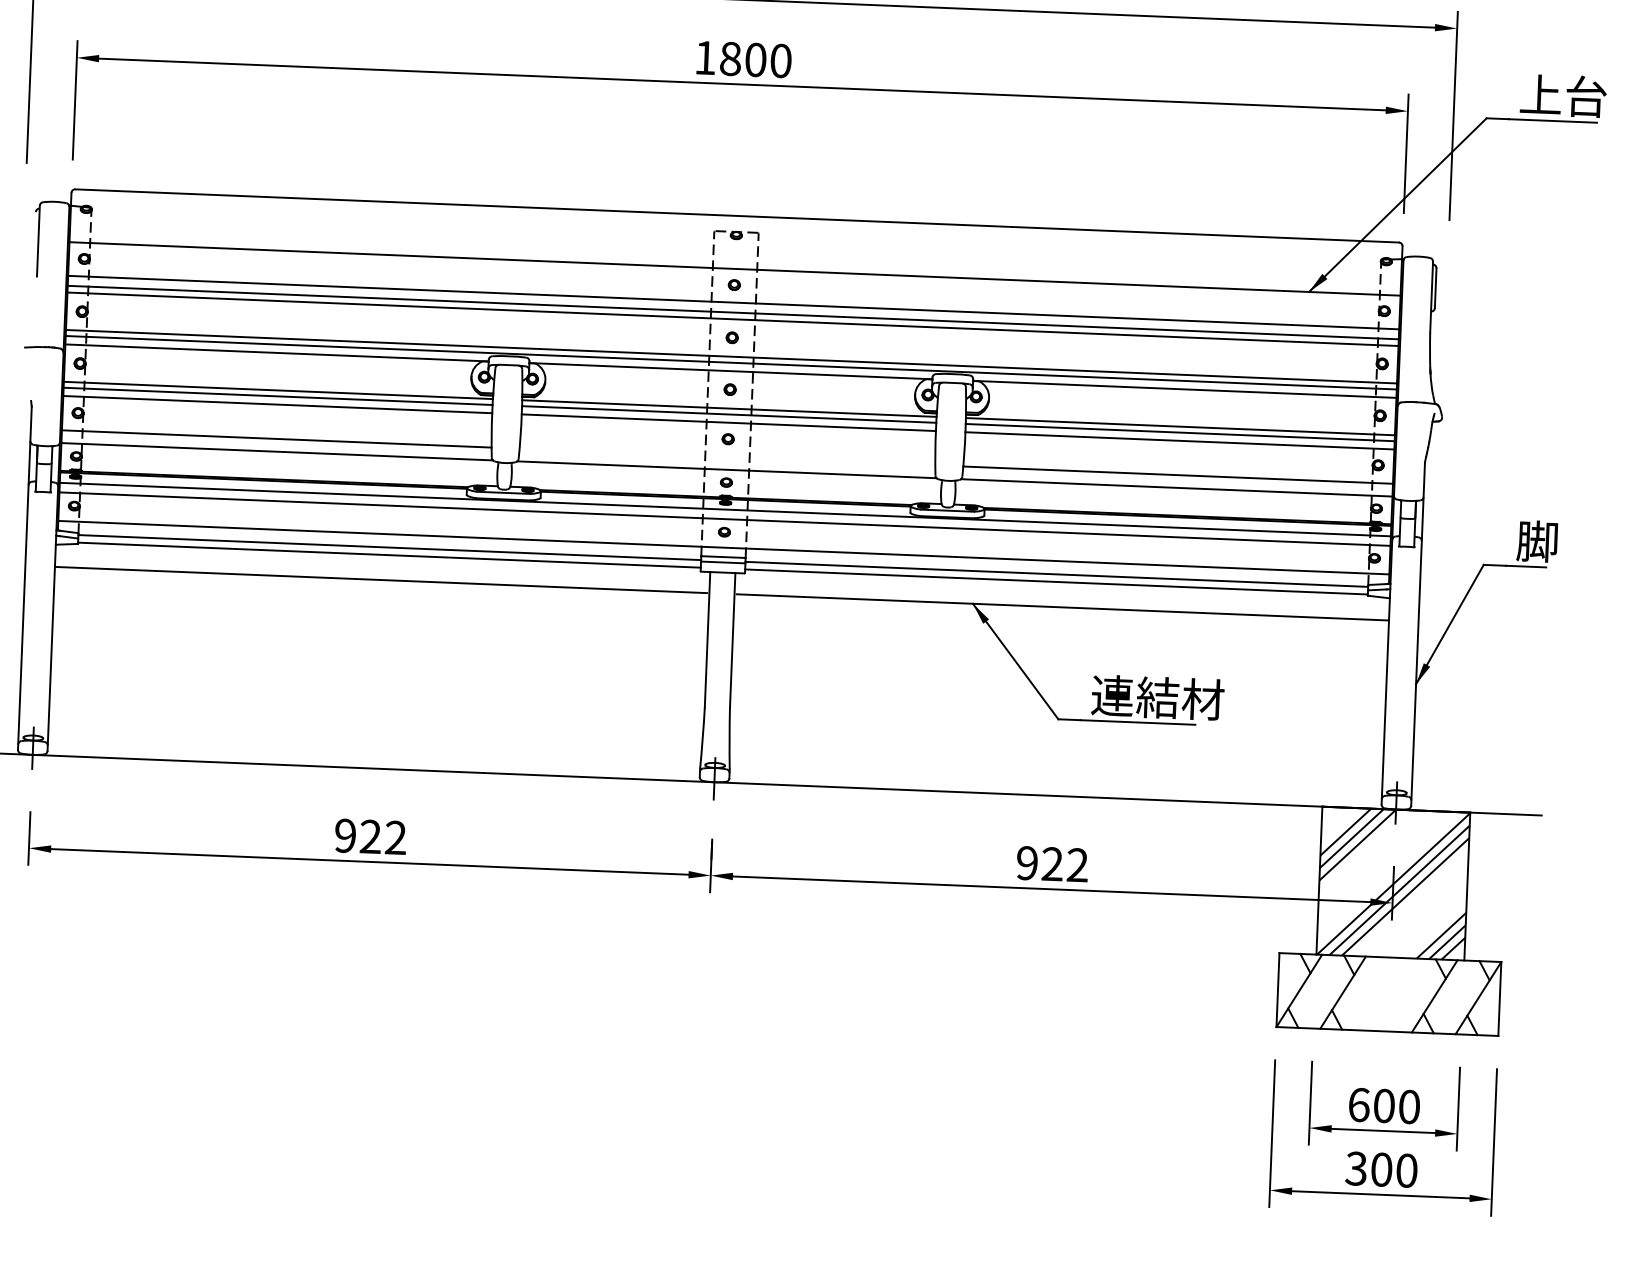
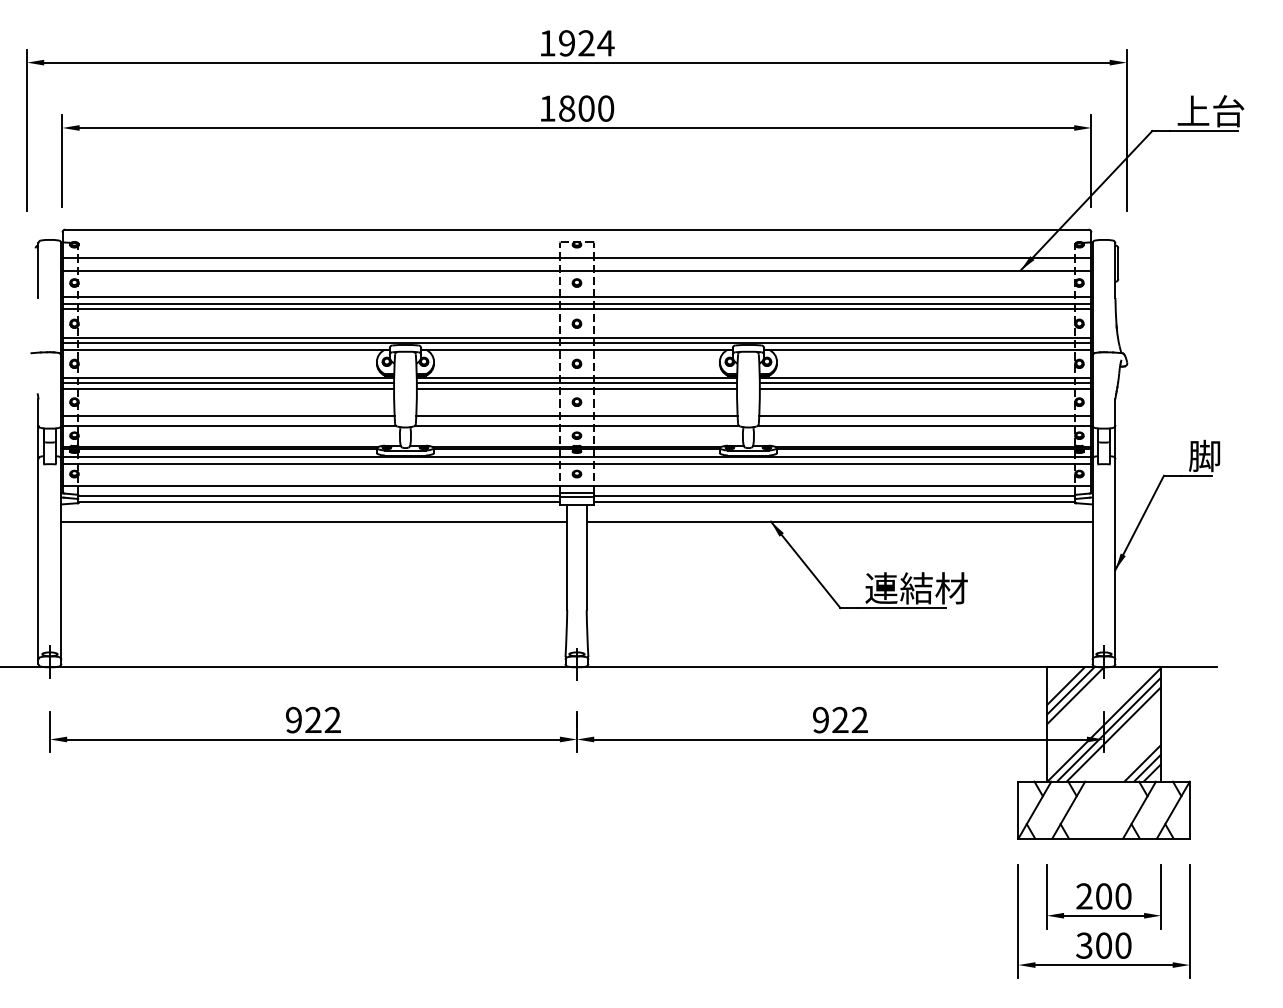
line: (735, 252) -> (576, 257), added
line: (726, 456) -> (576, 415), added
text: (1359, 1105) -> (1084, 896), 600 -> 200

